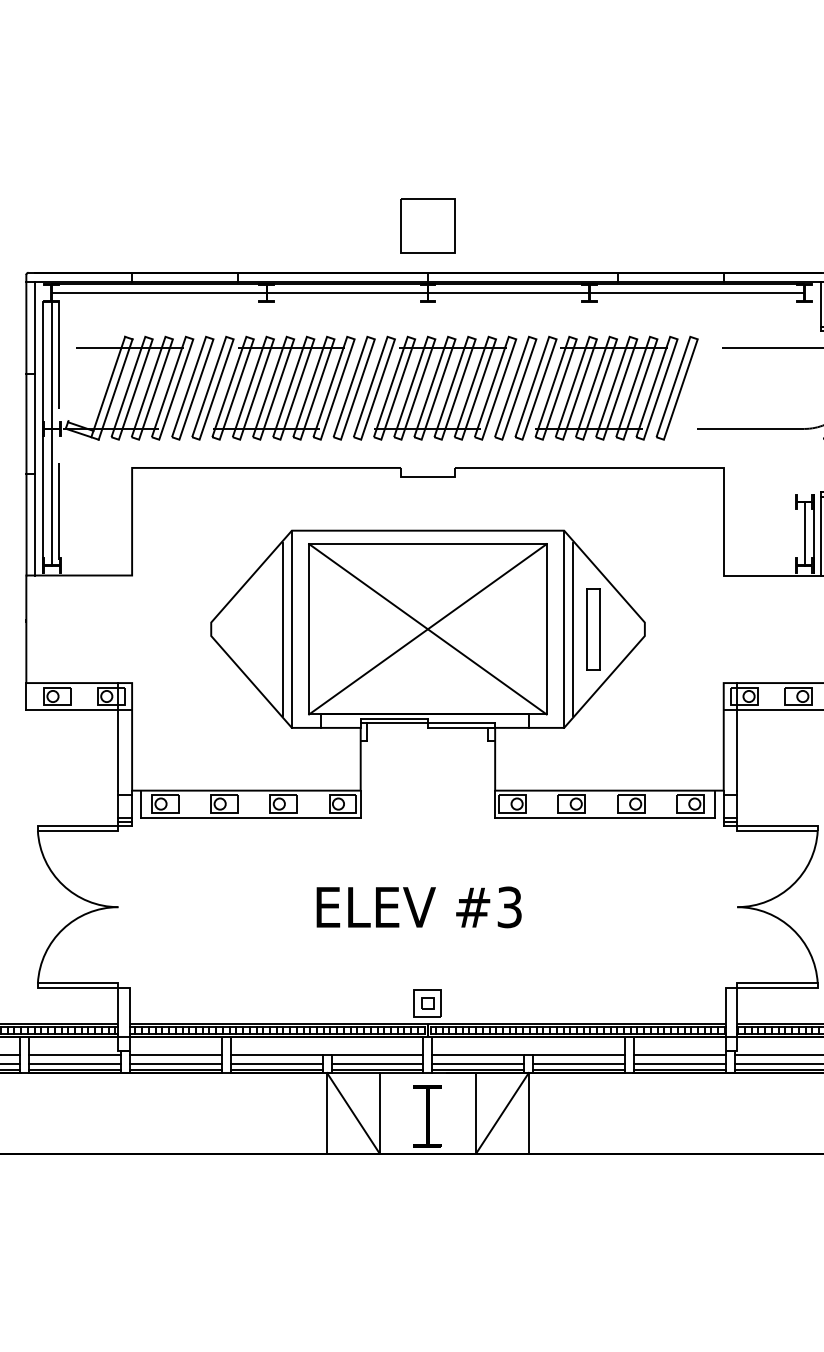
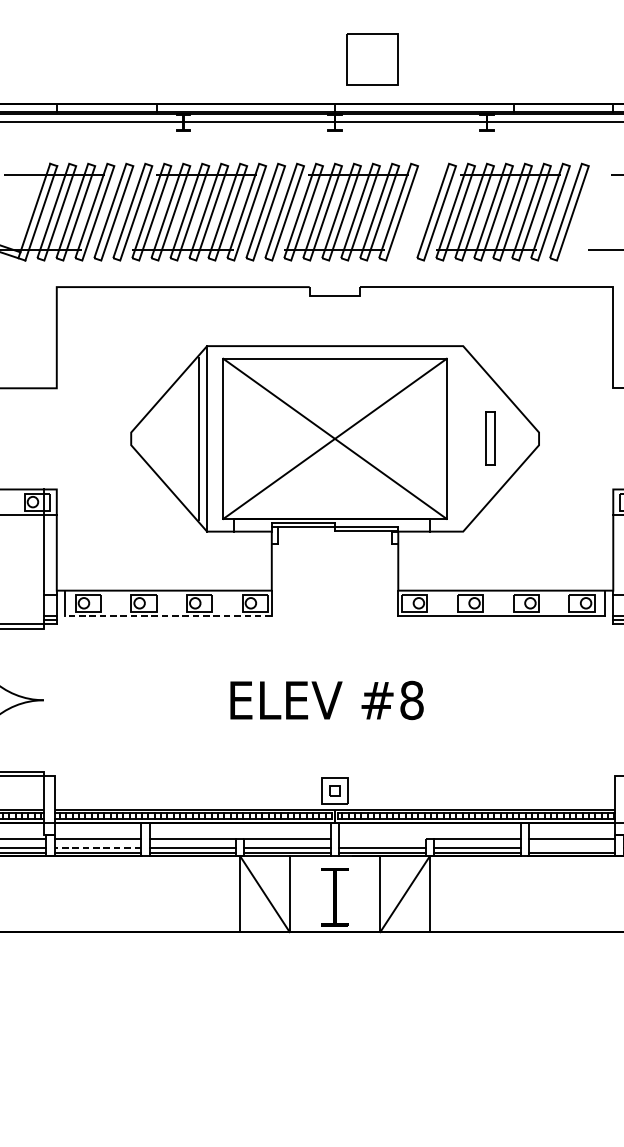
part: (427, 225) -> (372, 59), moved
part: (515, 387) -> (417, 211), removed
line: (564, 628) -> (463, 438), removed
line: (573, 629) -> (471, 439), removed
part: (593, 629) -> (490, 439), size x0.7
line: (250, 817) -> (168, 615), solid -> dashed
text: (509, 907) -> (411, 700), #3 -> #8
line: (478, 1055) -> (382, 839), removed
line: (175, 1064) -> (97, 848), solid -> dashed
line: (679, 1064) -> (571, 848), removed

